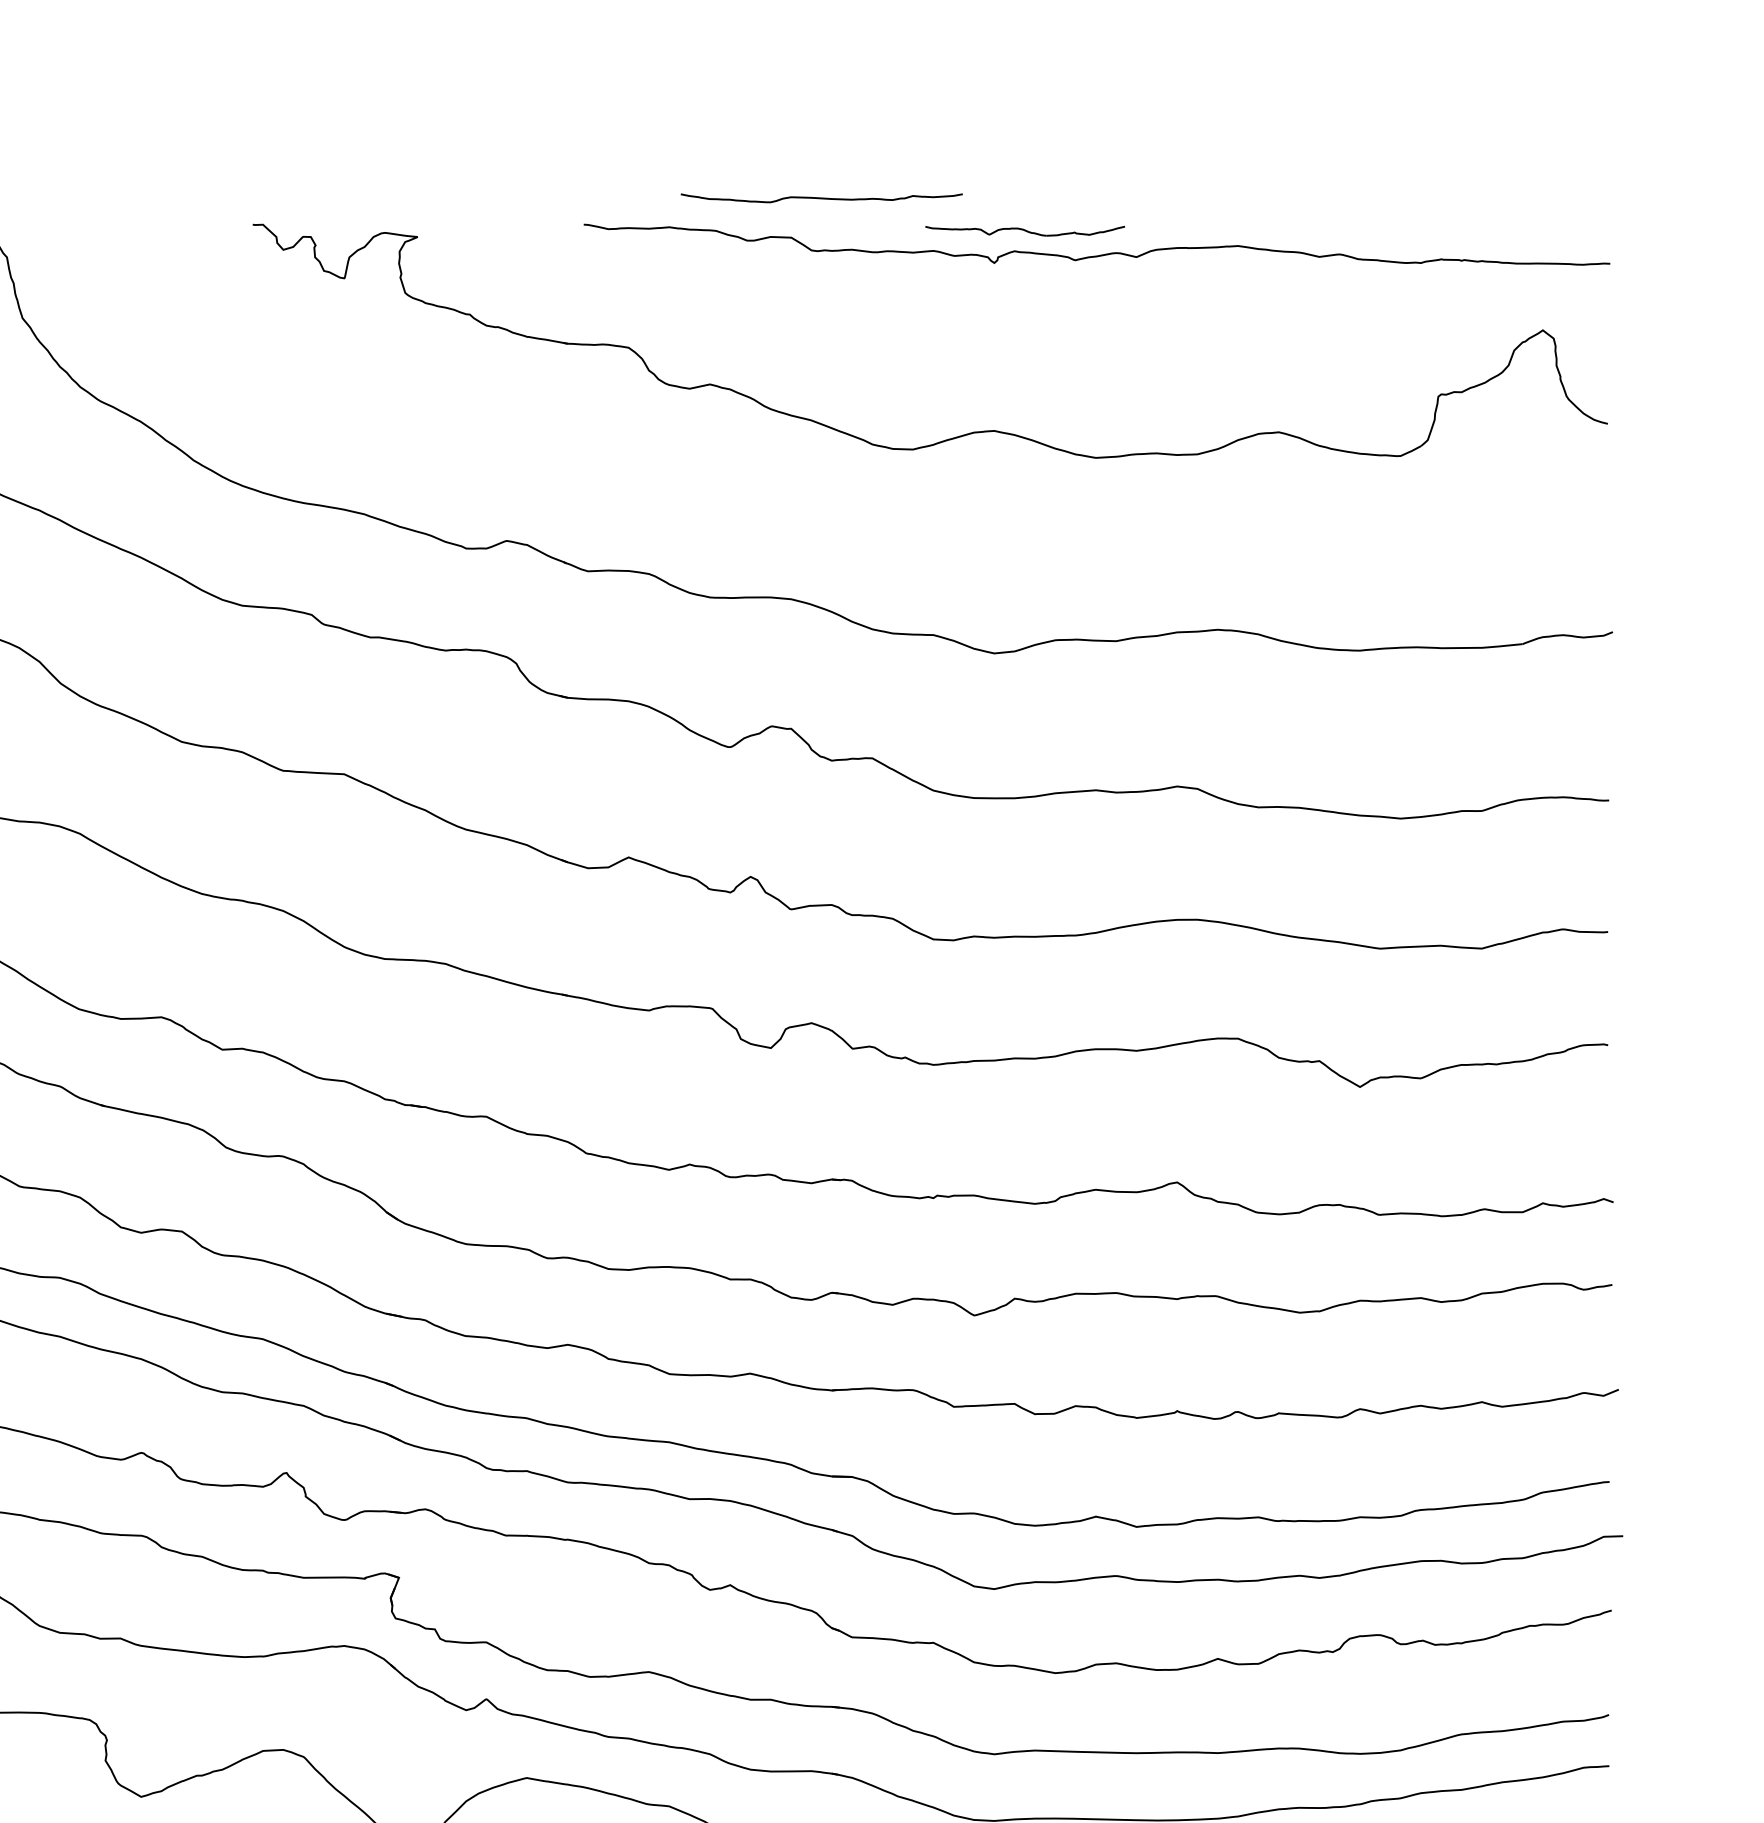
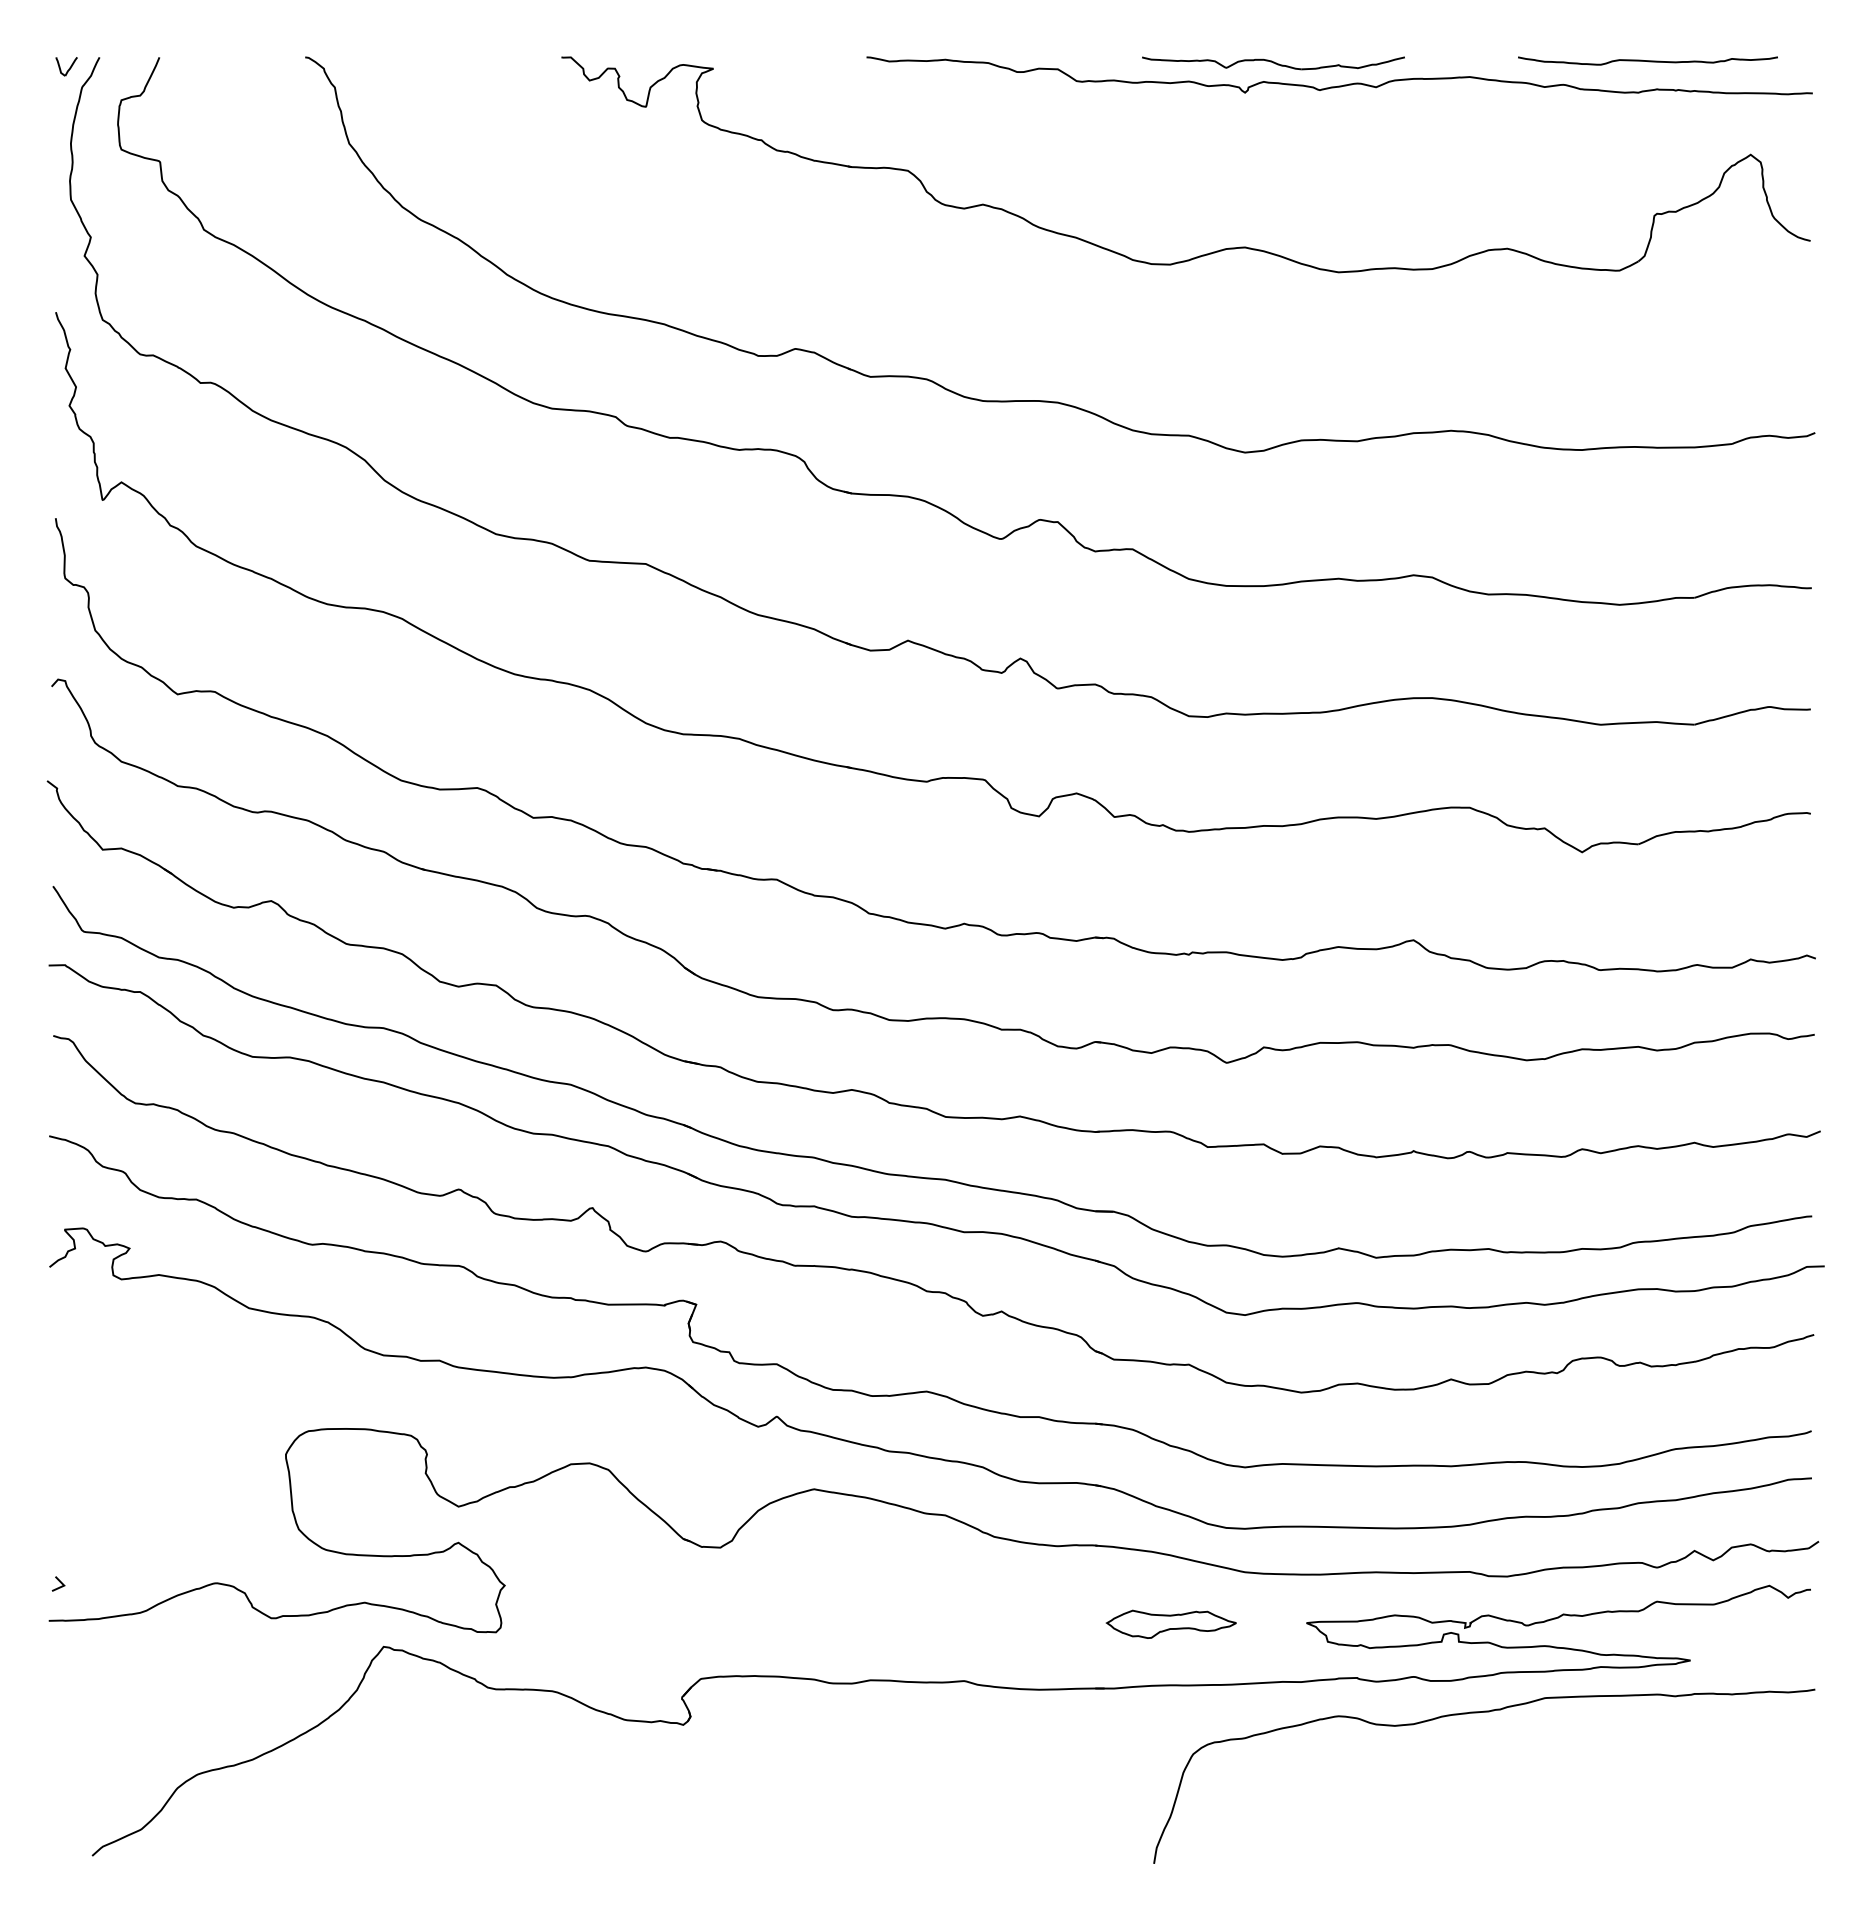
curve: (821, 197) -> (1647, 60), moved
part: (1025, 231) -> (1273, 63), size x1.43

